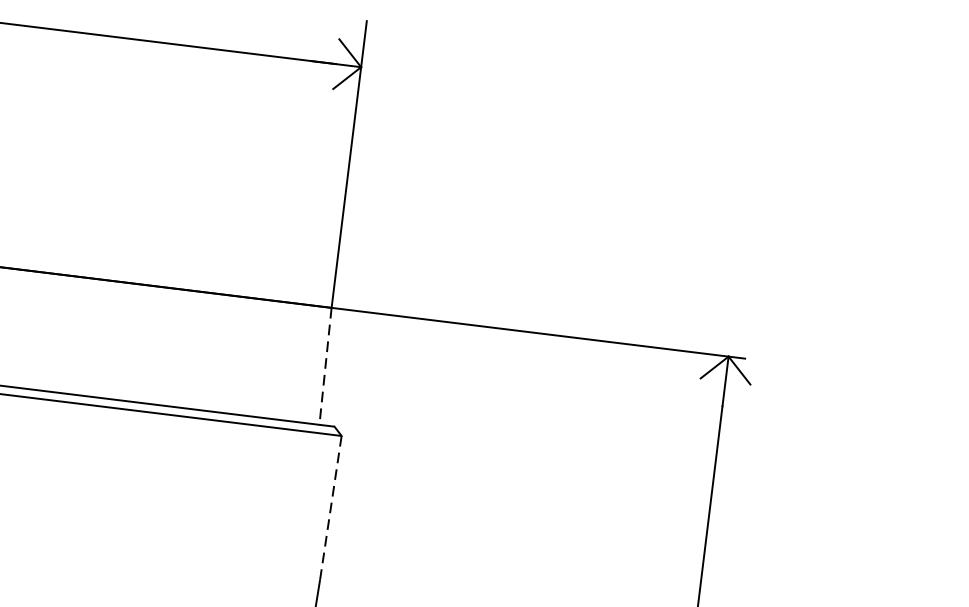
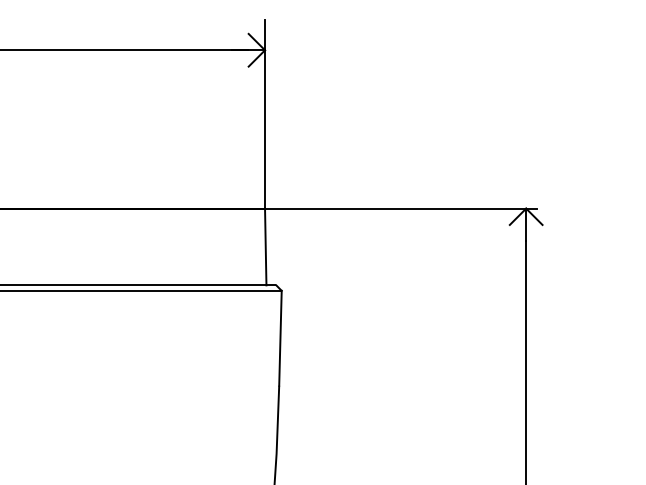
line: (325, 367) -> (265, 247), dashed -> solid
line: (330, 508) -> (280, 338), dashed -> solid

